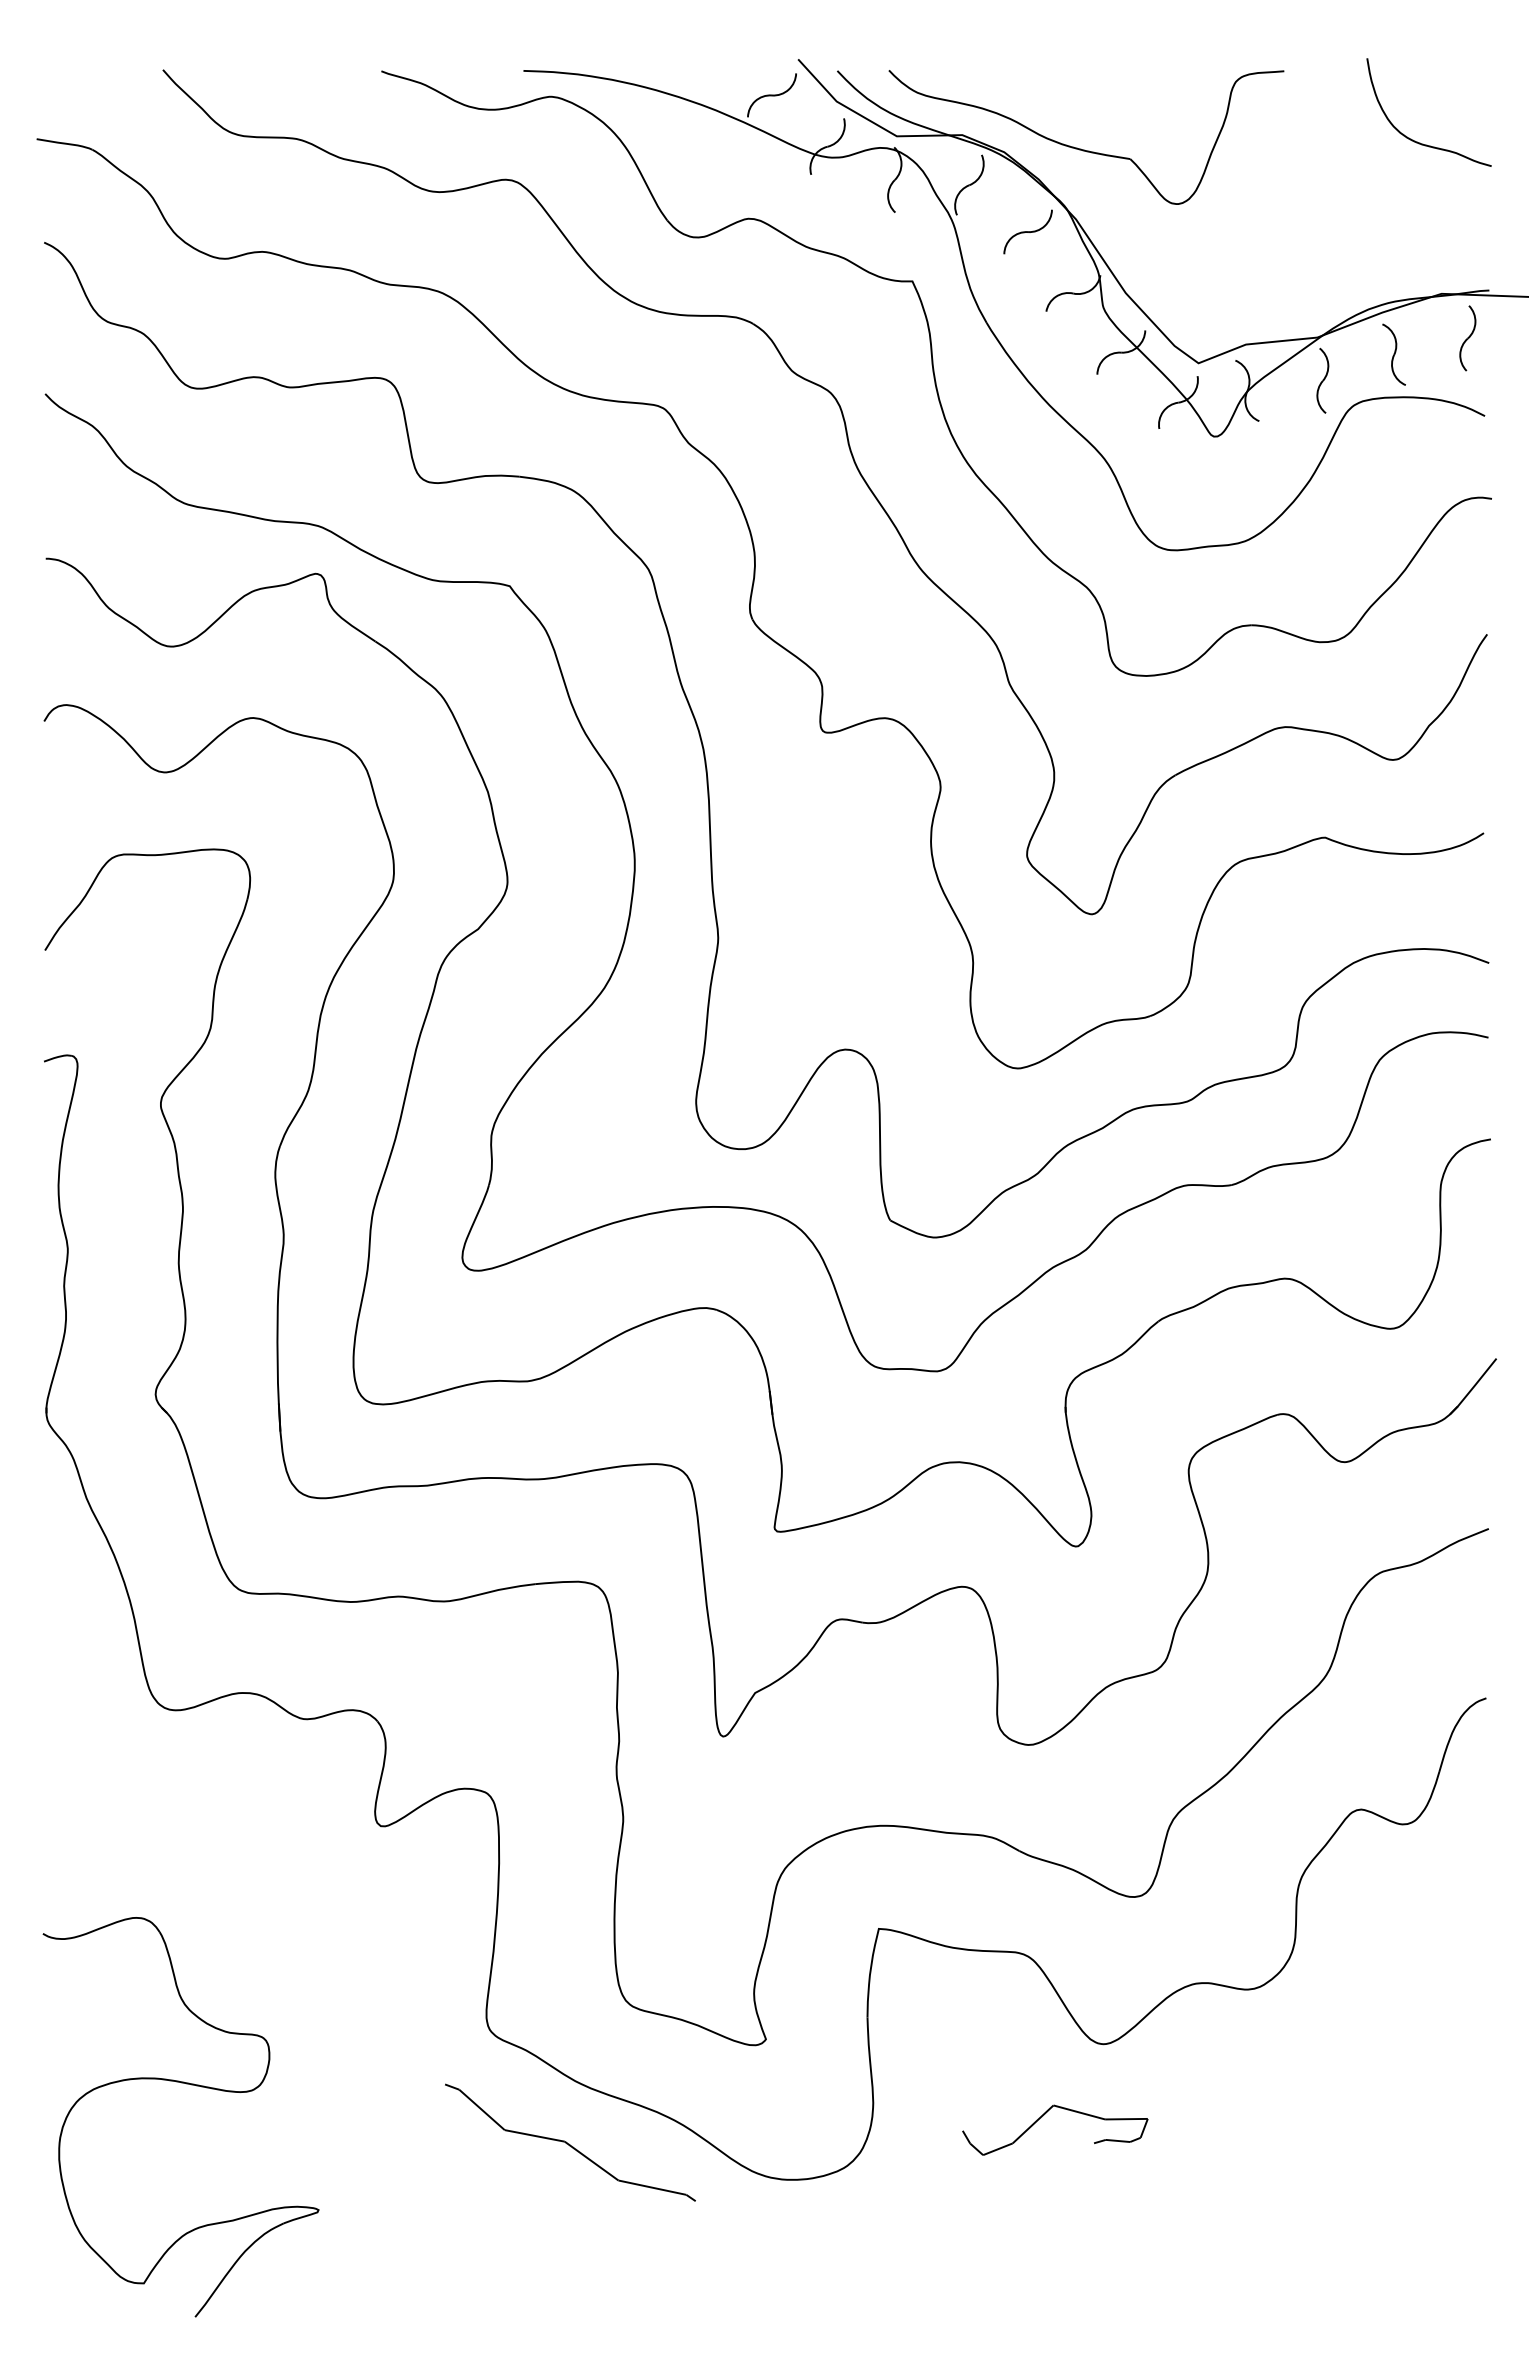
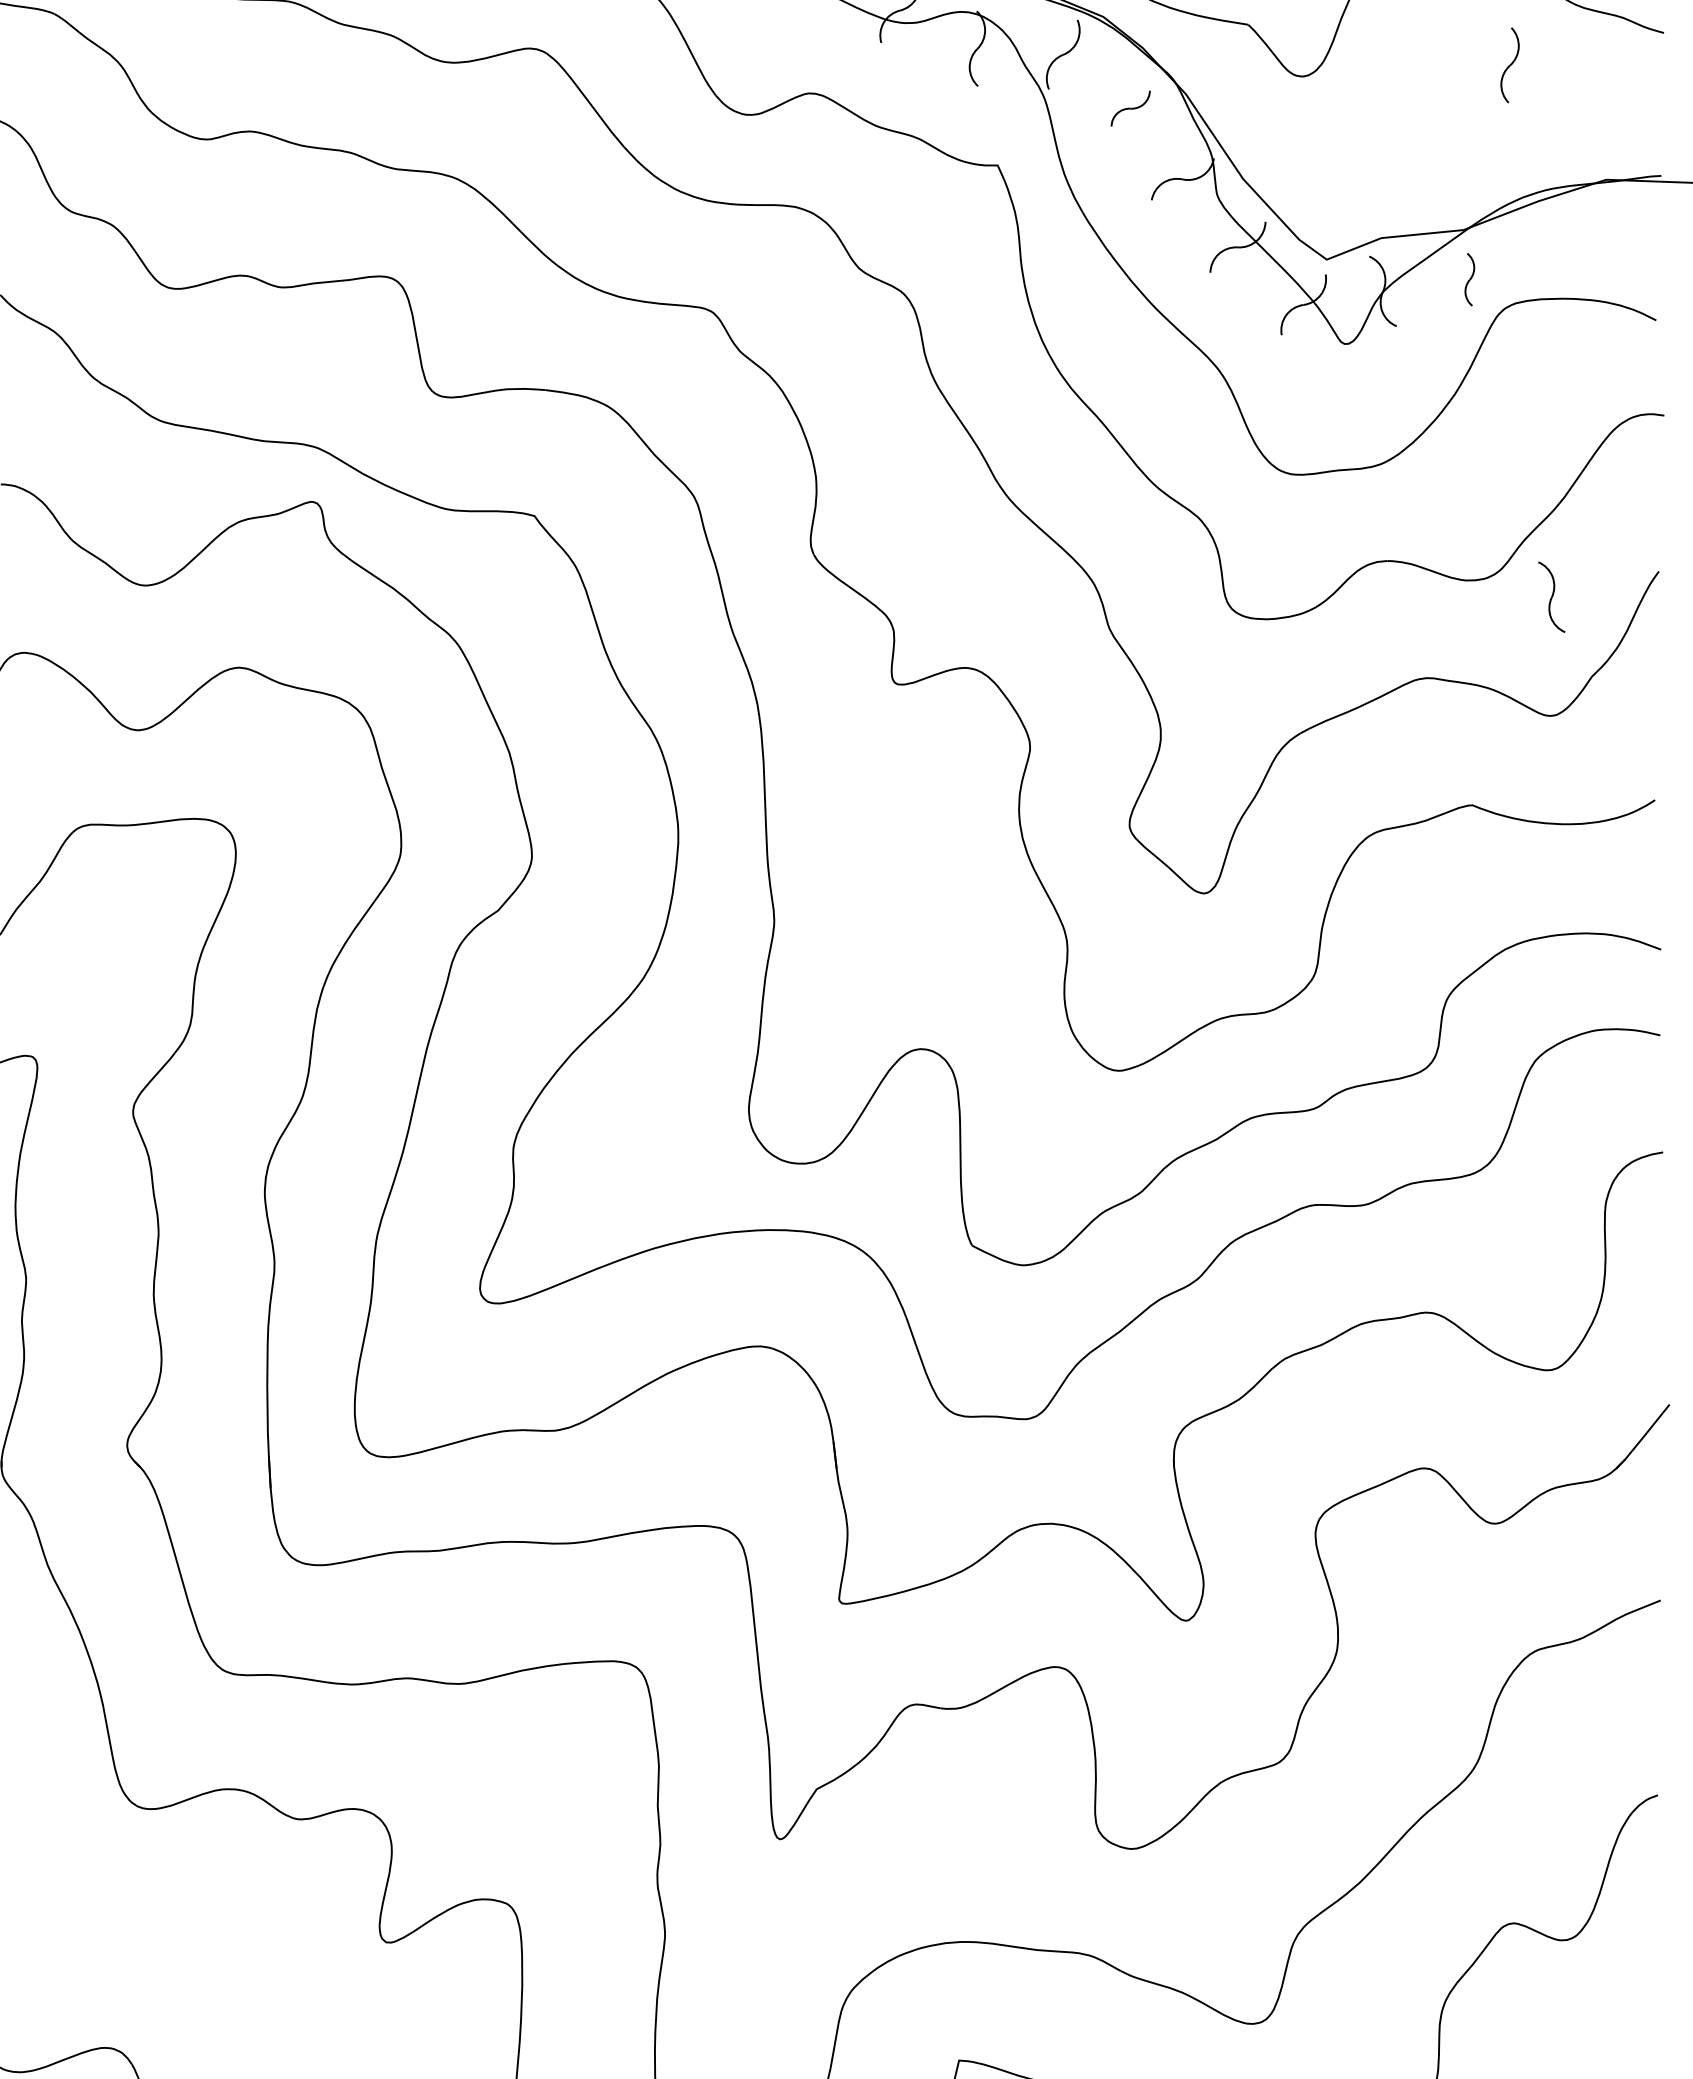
part: (1027, 231) -> (1130, 108), size x0.7
part: (1467, 338) -> (1509, 65), moved
part: (1393, 354) -> (1551, 596), moved
part: (1322, 380) -> (1469, 279), size x0.7

